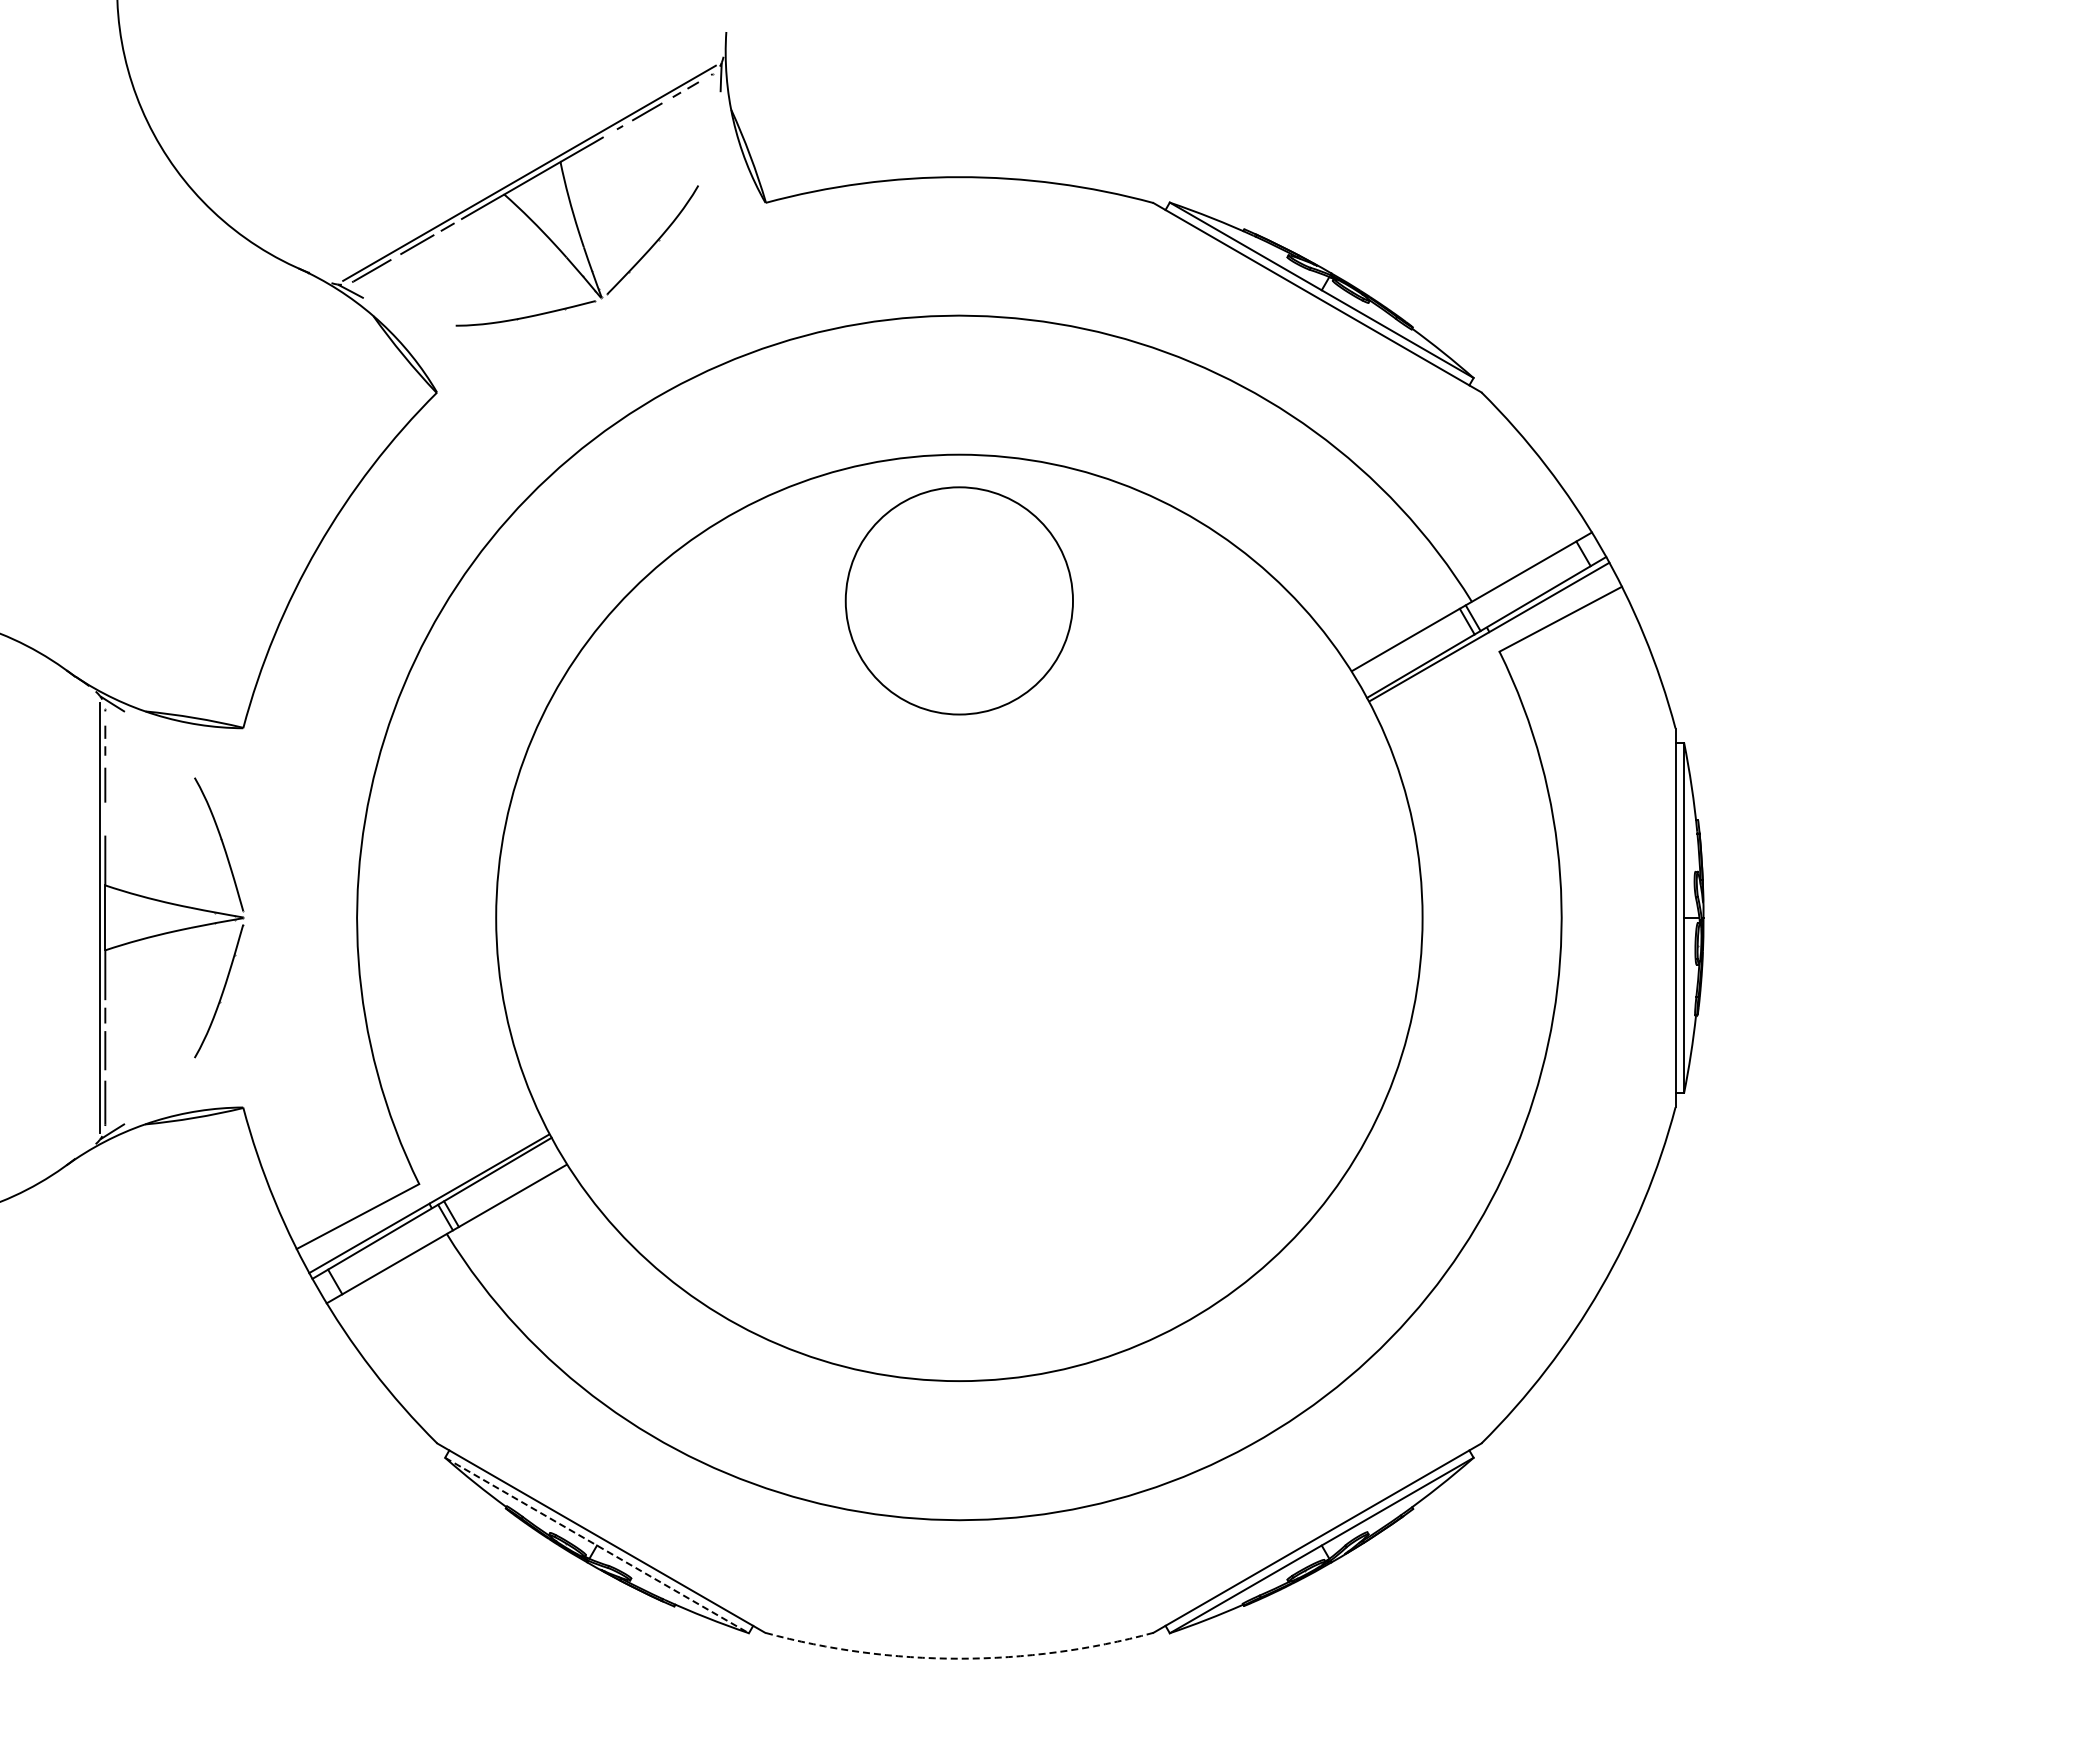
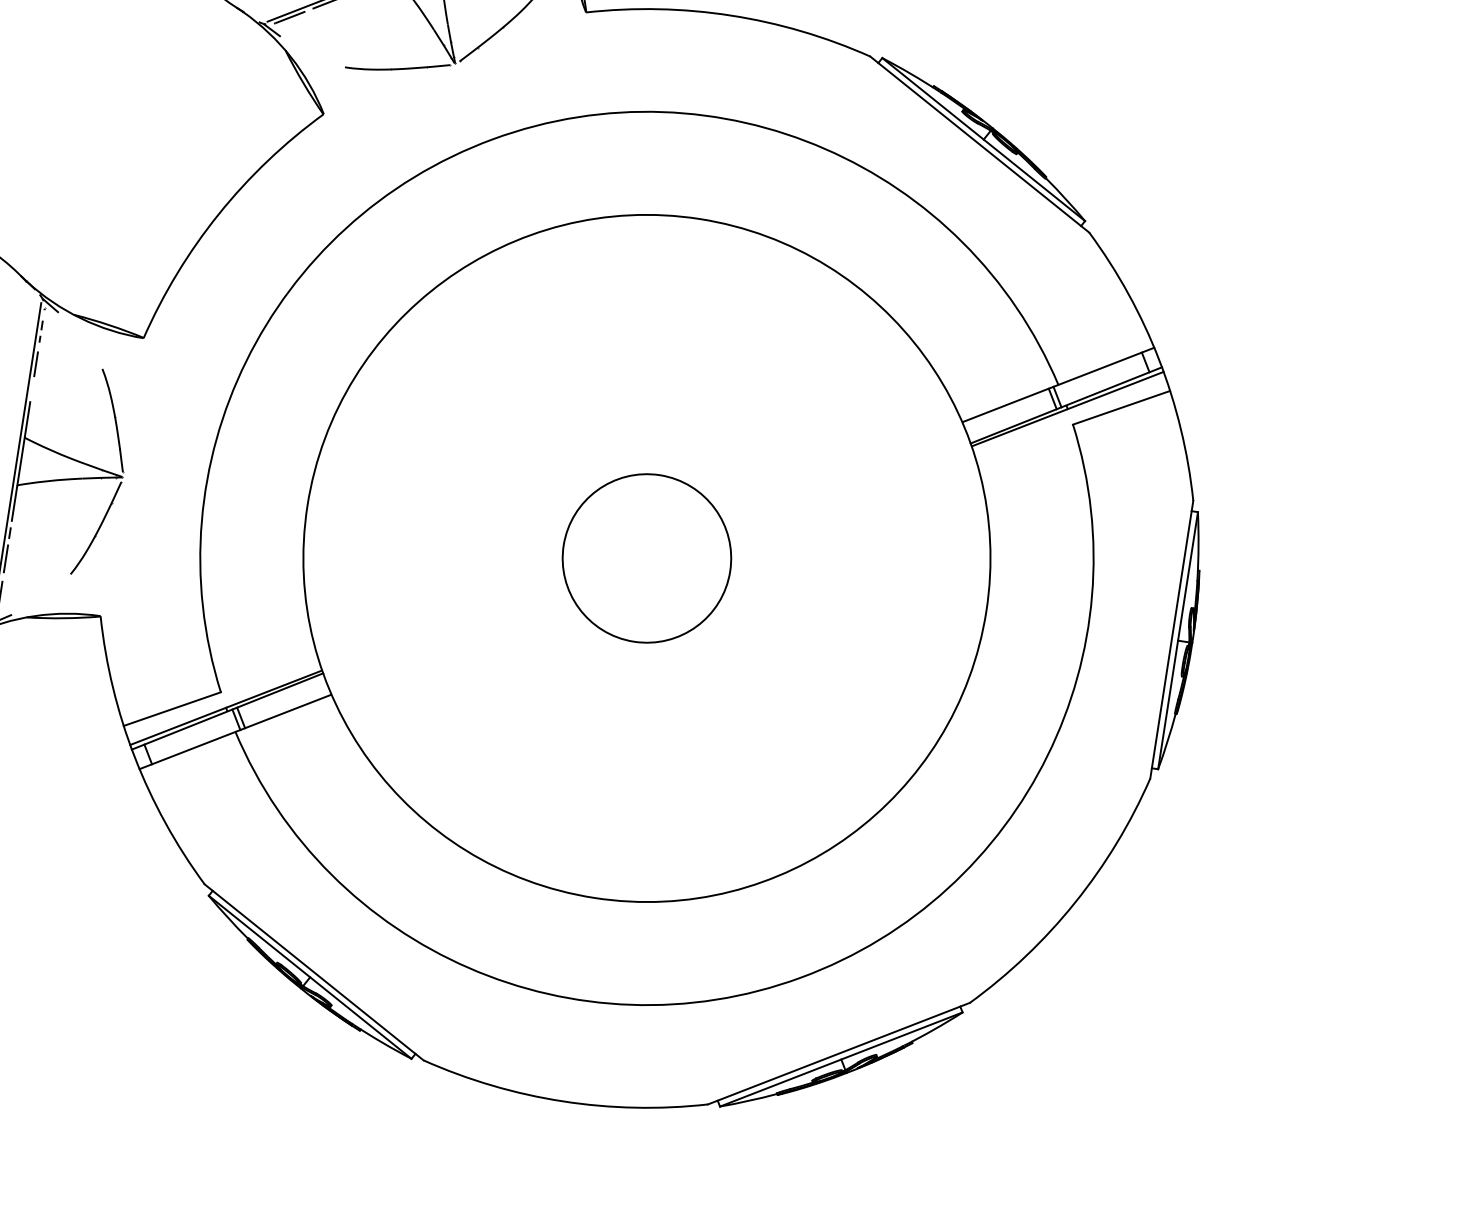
circle: (958, 600) -> (646, 558), moved
line: (597, 1545) -> (310, 977), dashed -> solid
arc: (959, 1658) -> (563, 1101), dashed -> solid

